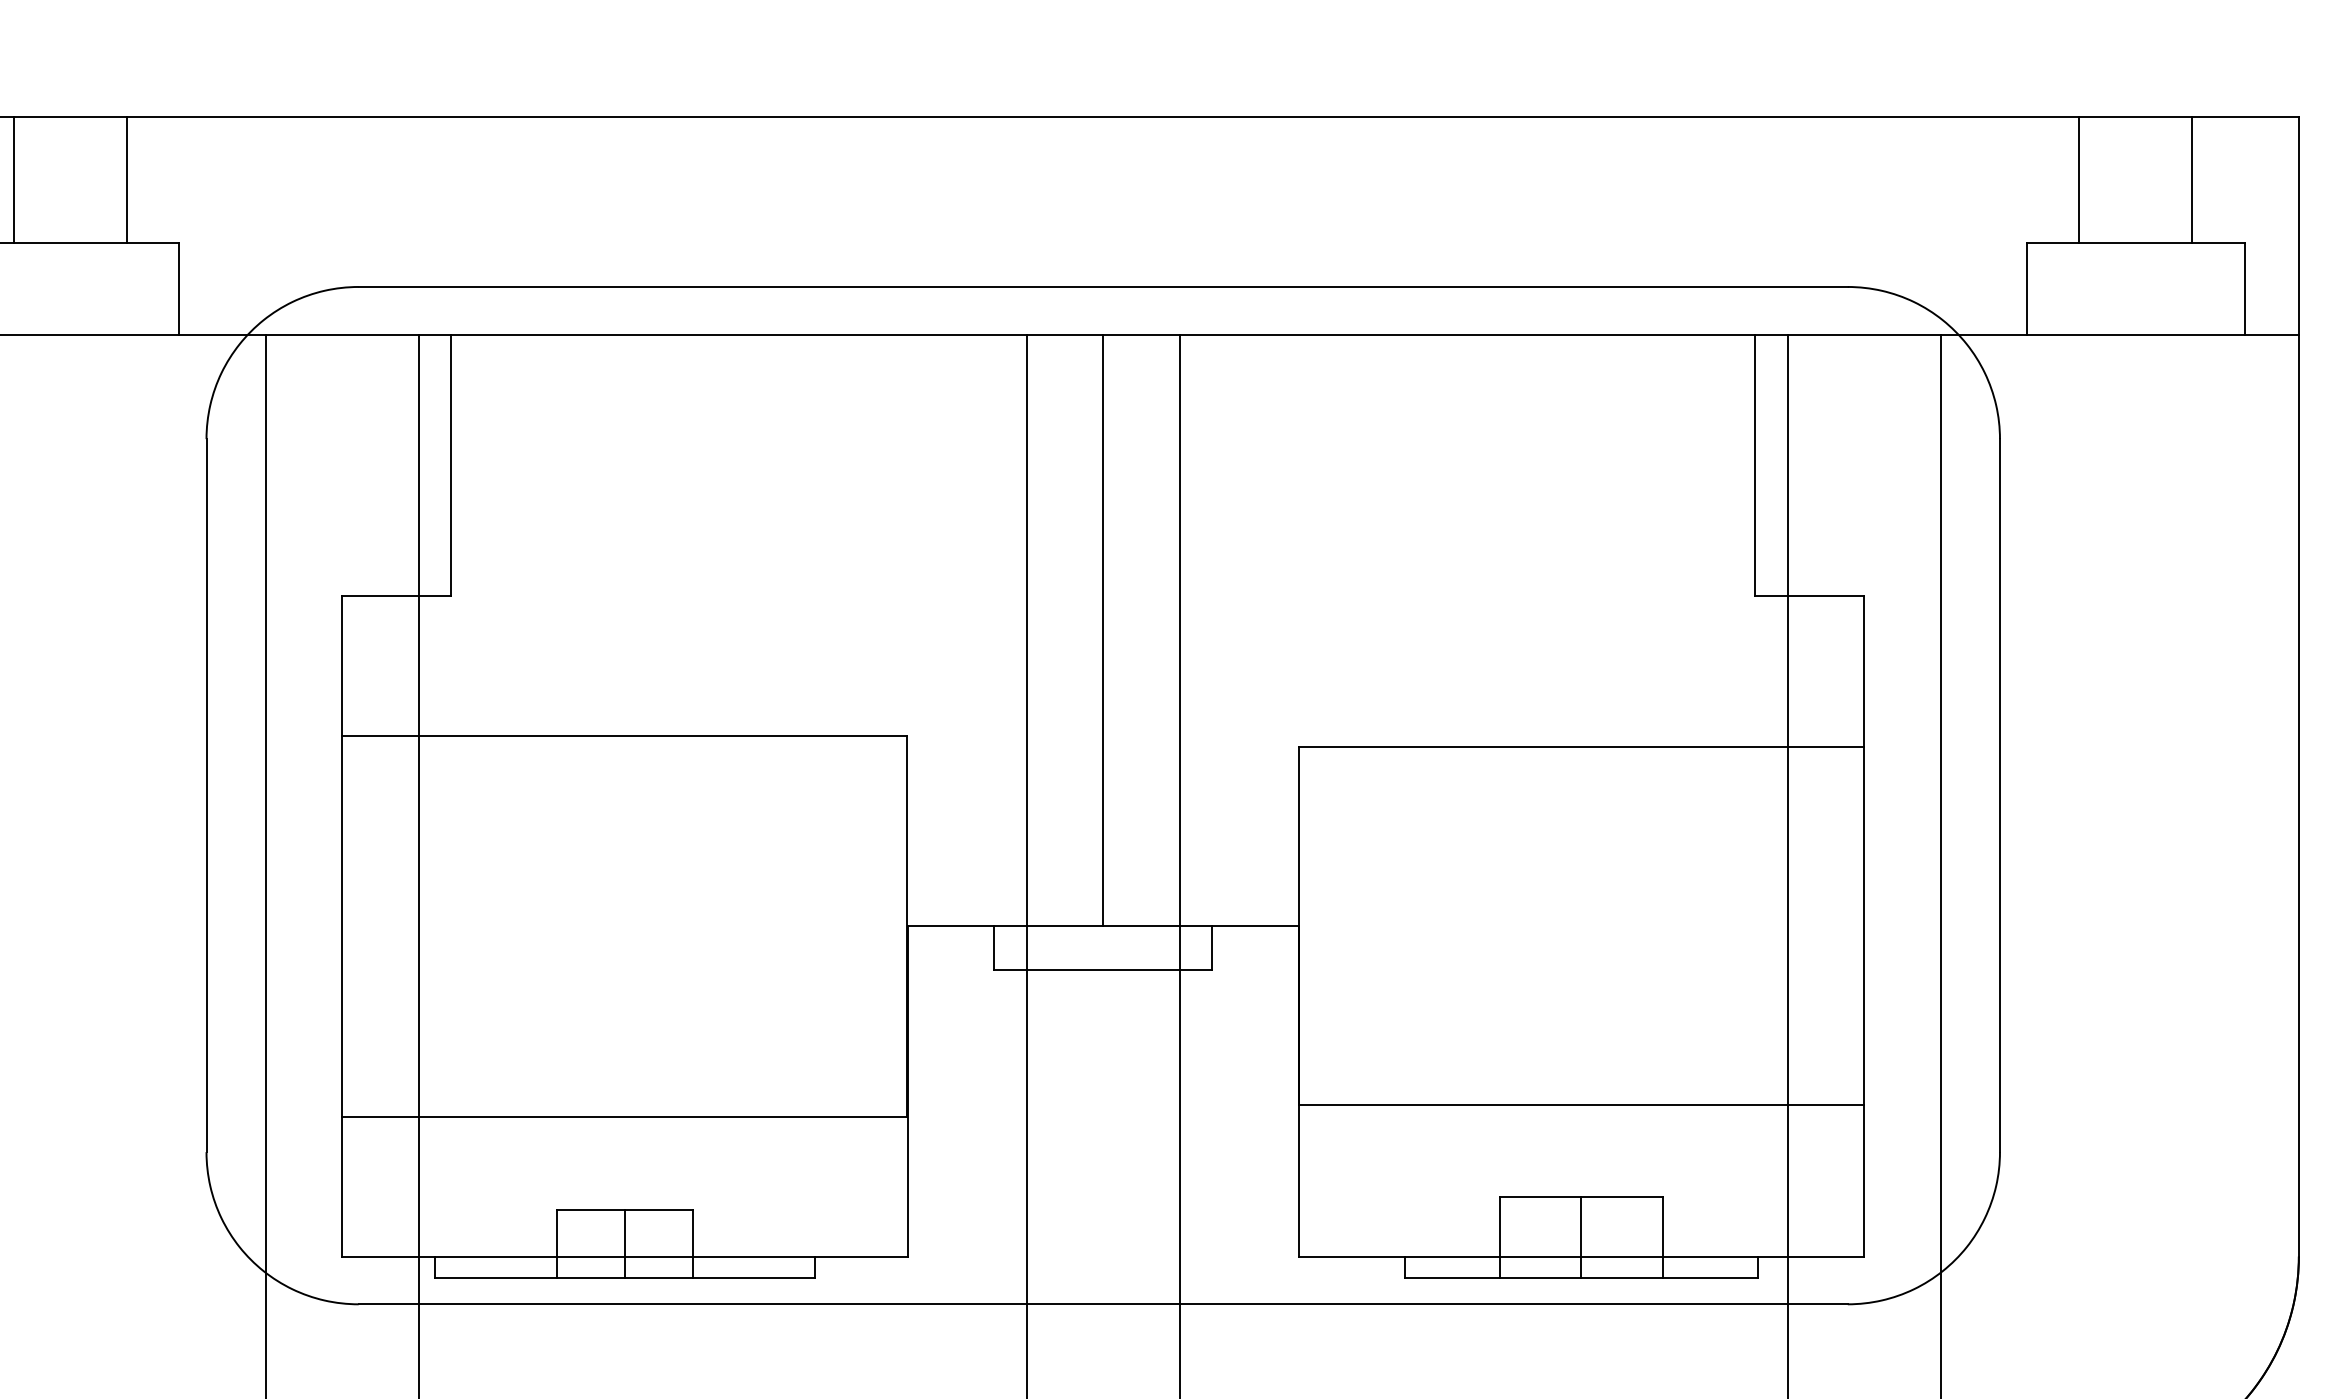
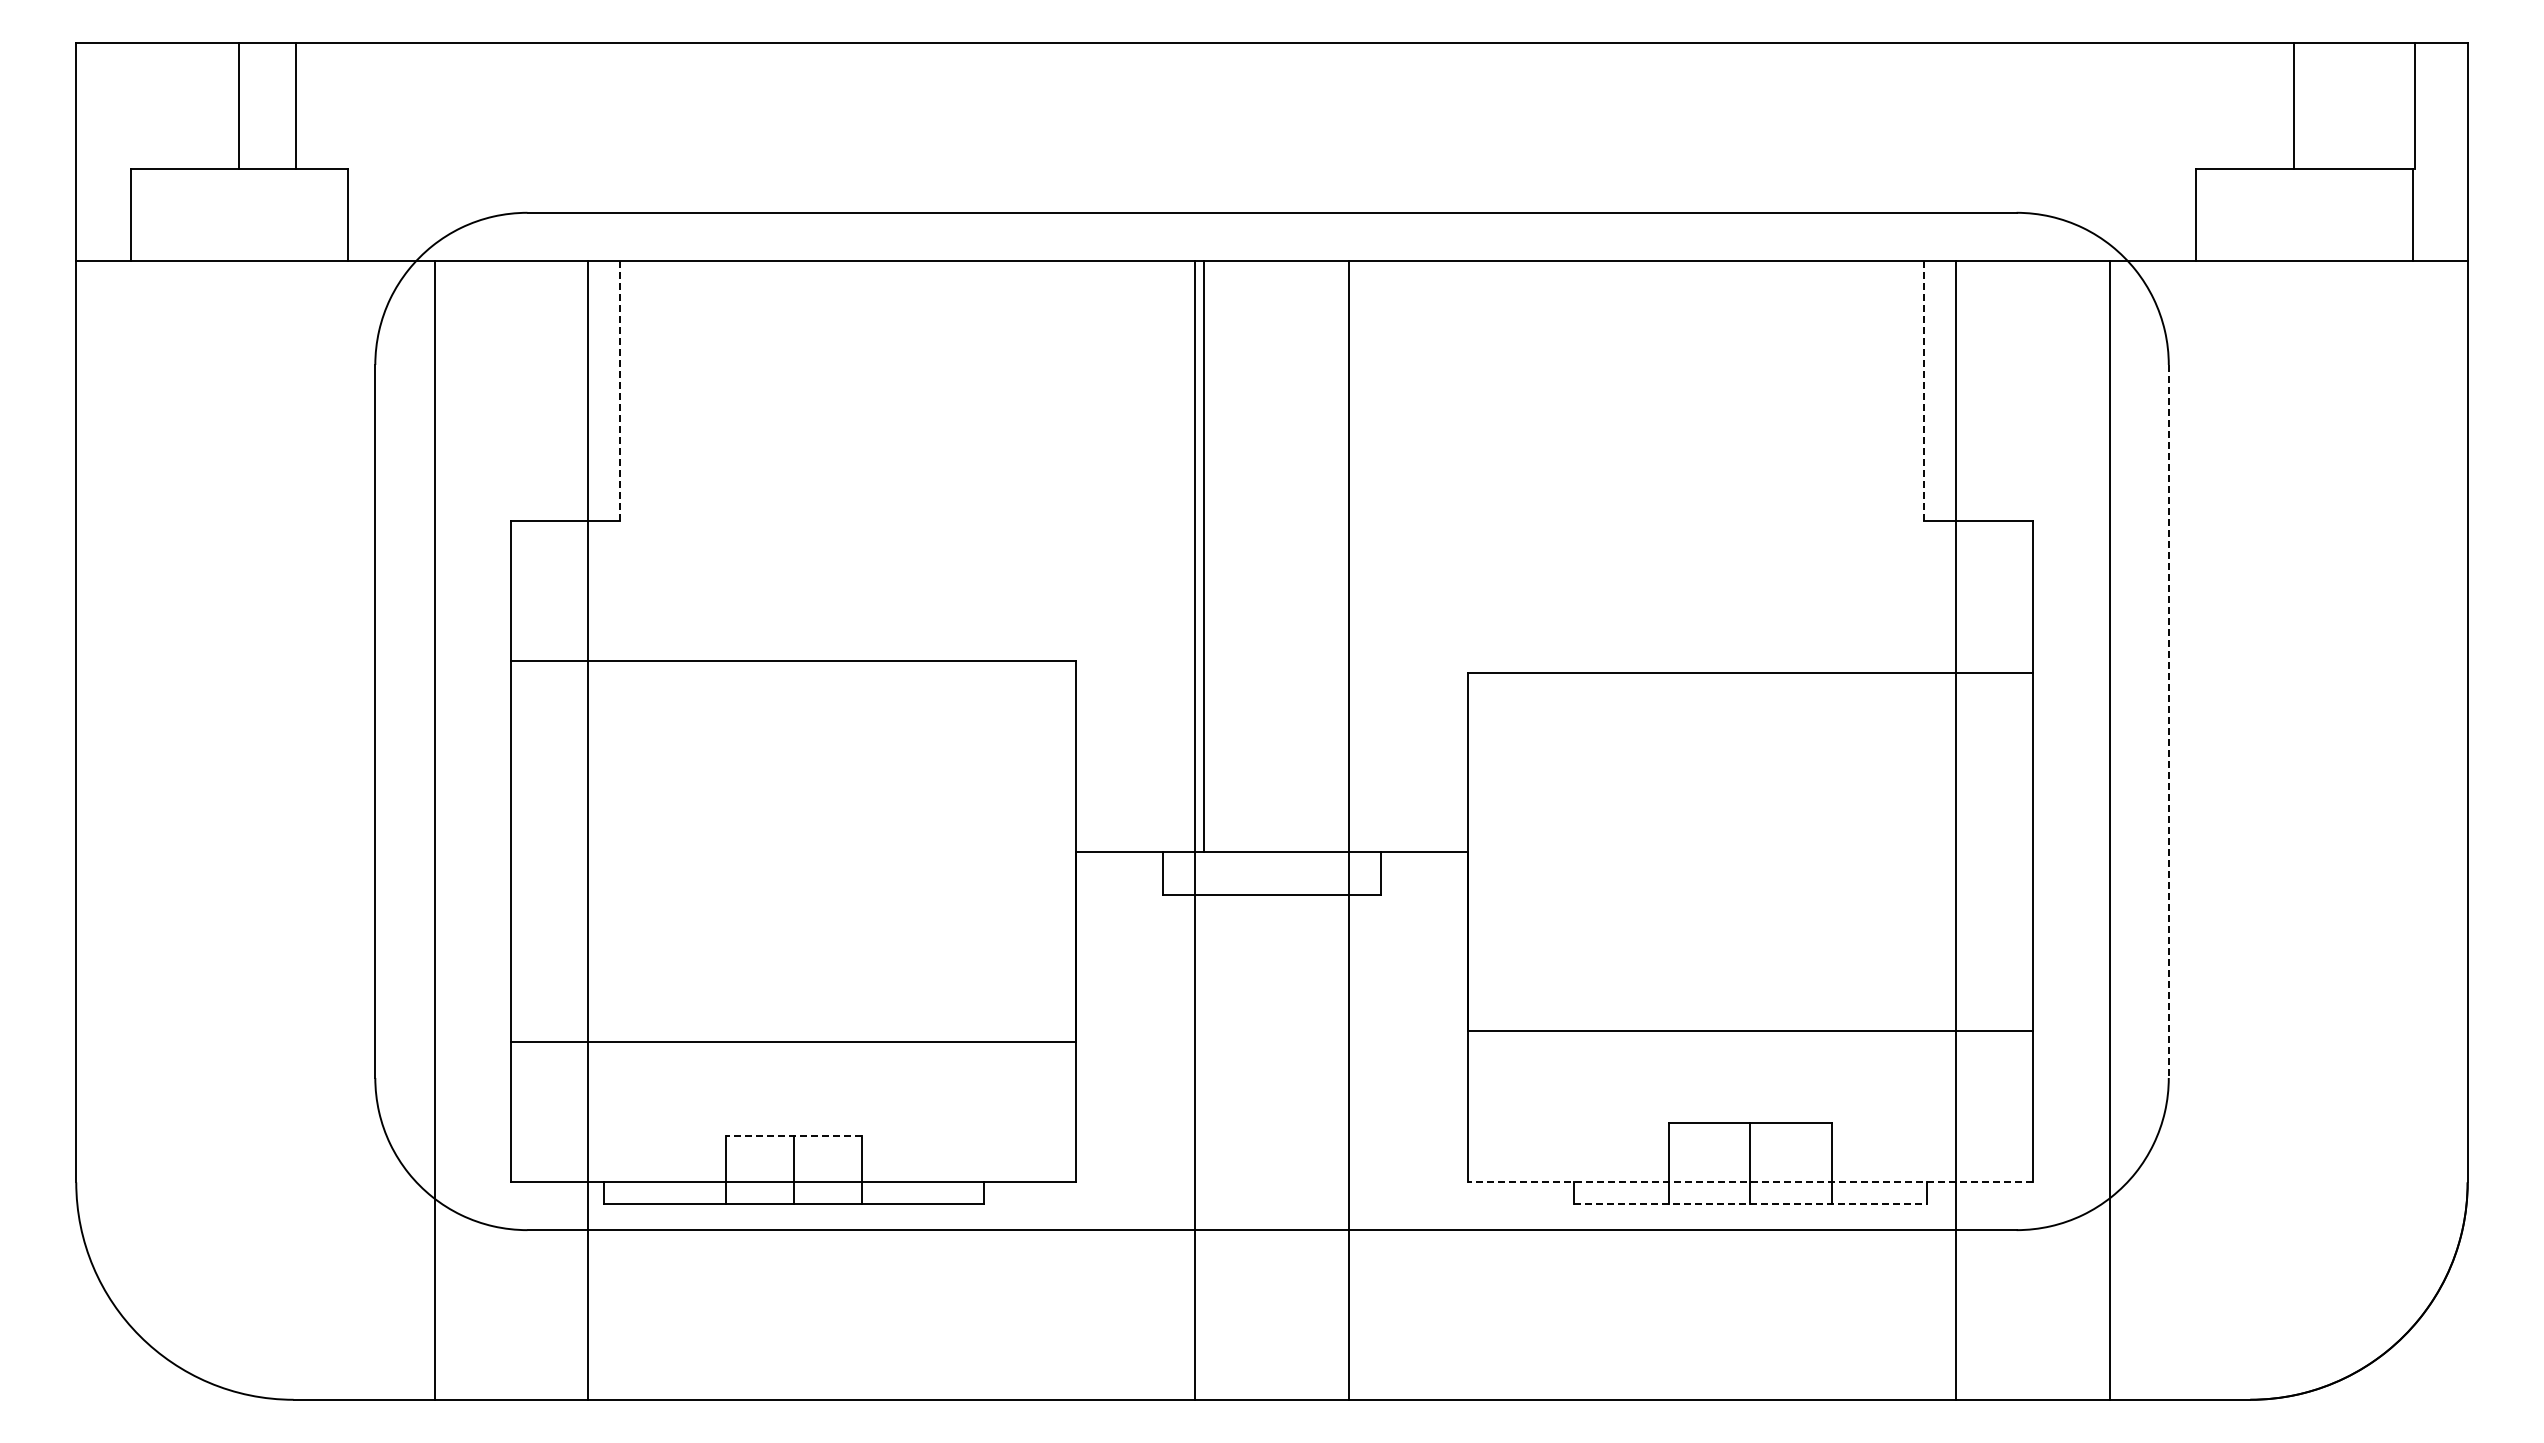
line: (13, 180) -> (238, 106), moved
line: (2079, 180) -> (2294, 106), moved
line: (2192, 180) -> (2415, 106), moved
line: (450, 465) -> (619, 391), solid -> dashed
line: (1755, 465) -> (1924, 391), solid -> dashed
line: (1102, 630) -> (1203, 556), moved
line: (1999, 795) -> (2168, 721), solid -> dashed
line: (624, 1210) -> (793, 1136), solid -> dashed
line: (1581, 1256) -> (1750, 1182), solid -> dashed
line: (1581, 1278) -> (1750, 1204), solid -> dashed

